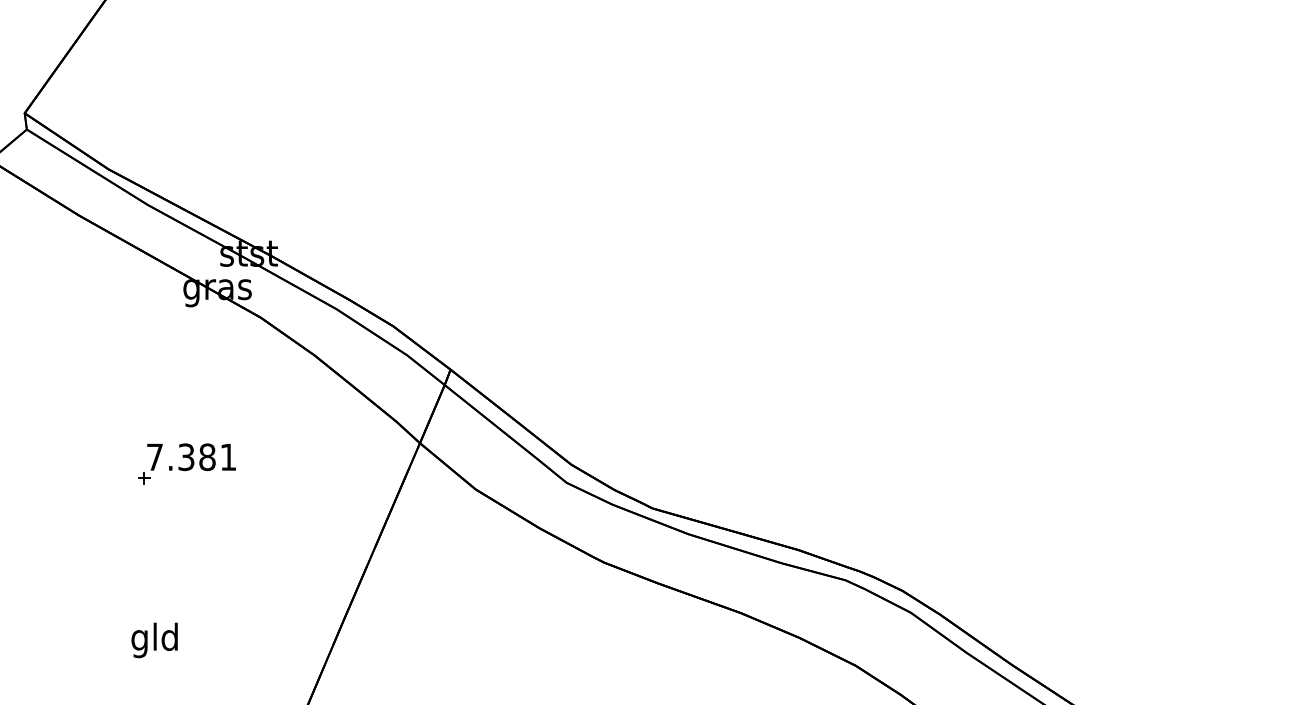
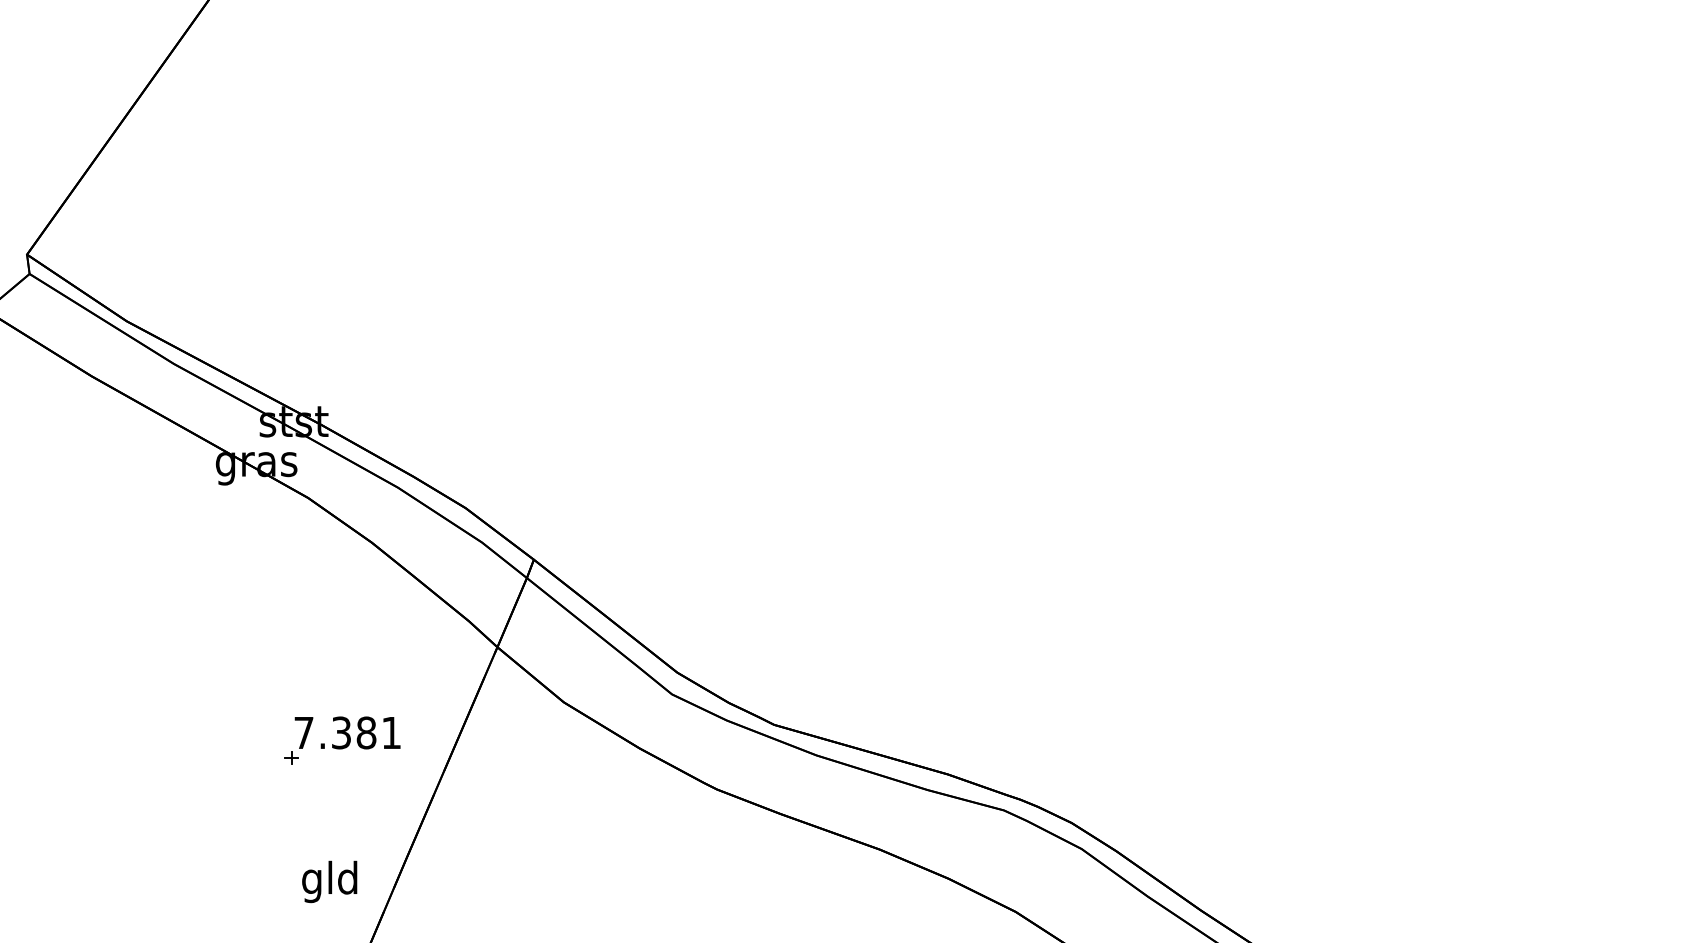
part: (187, 463) -> (342, 740), moved
text: (154, 640) -> (329, 881), moved

